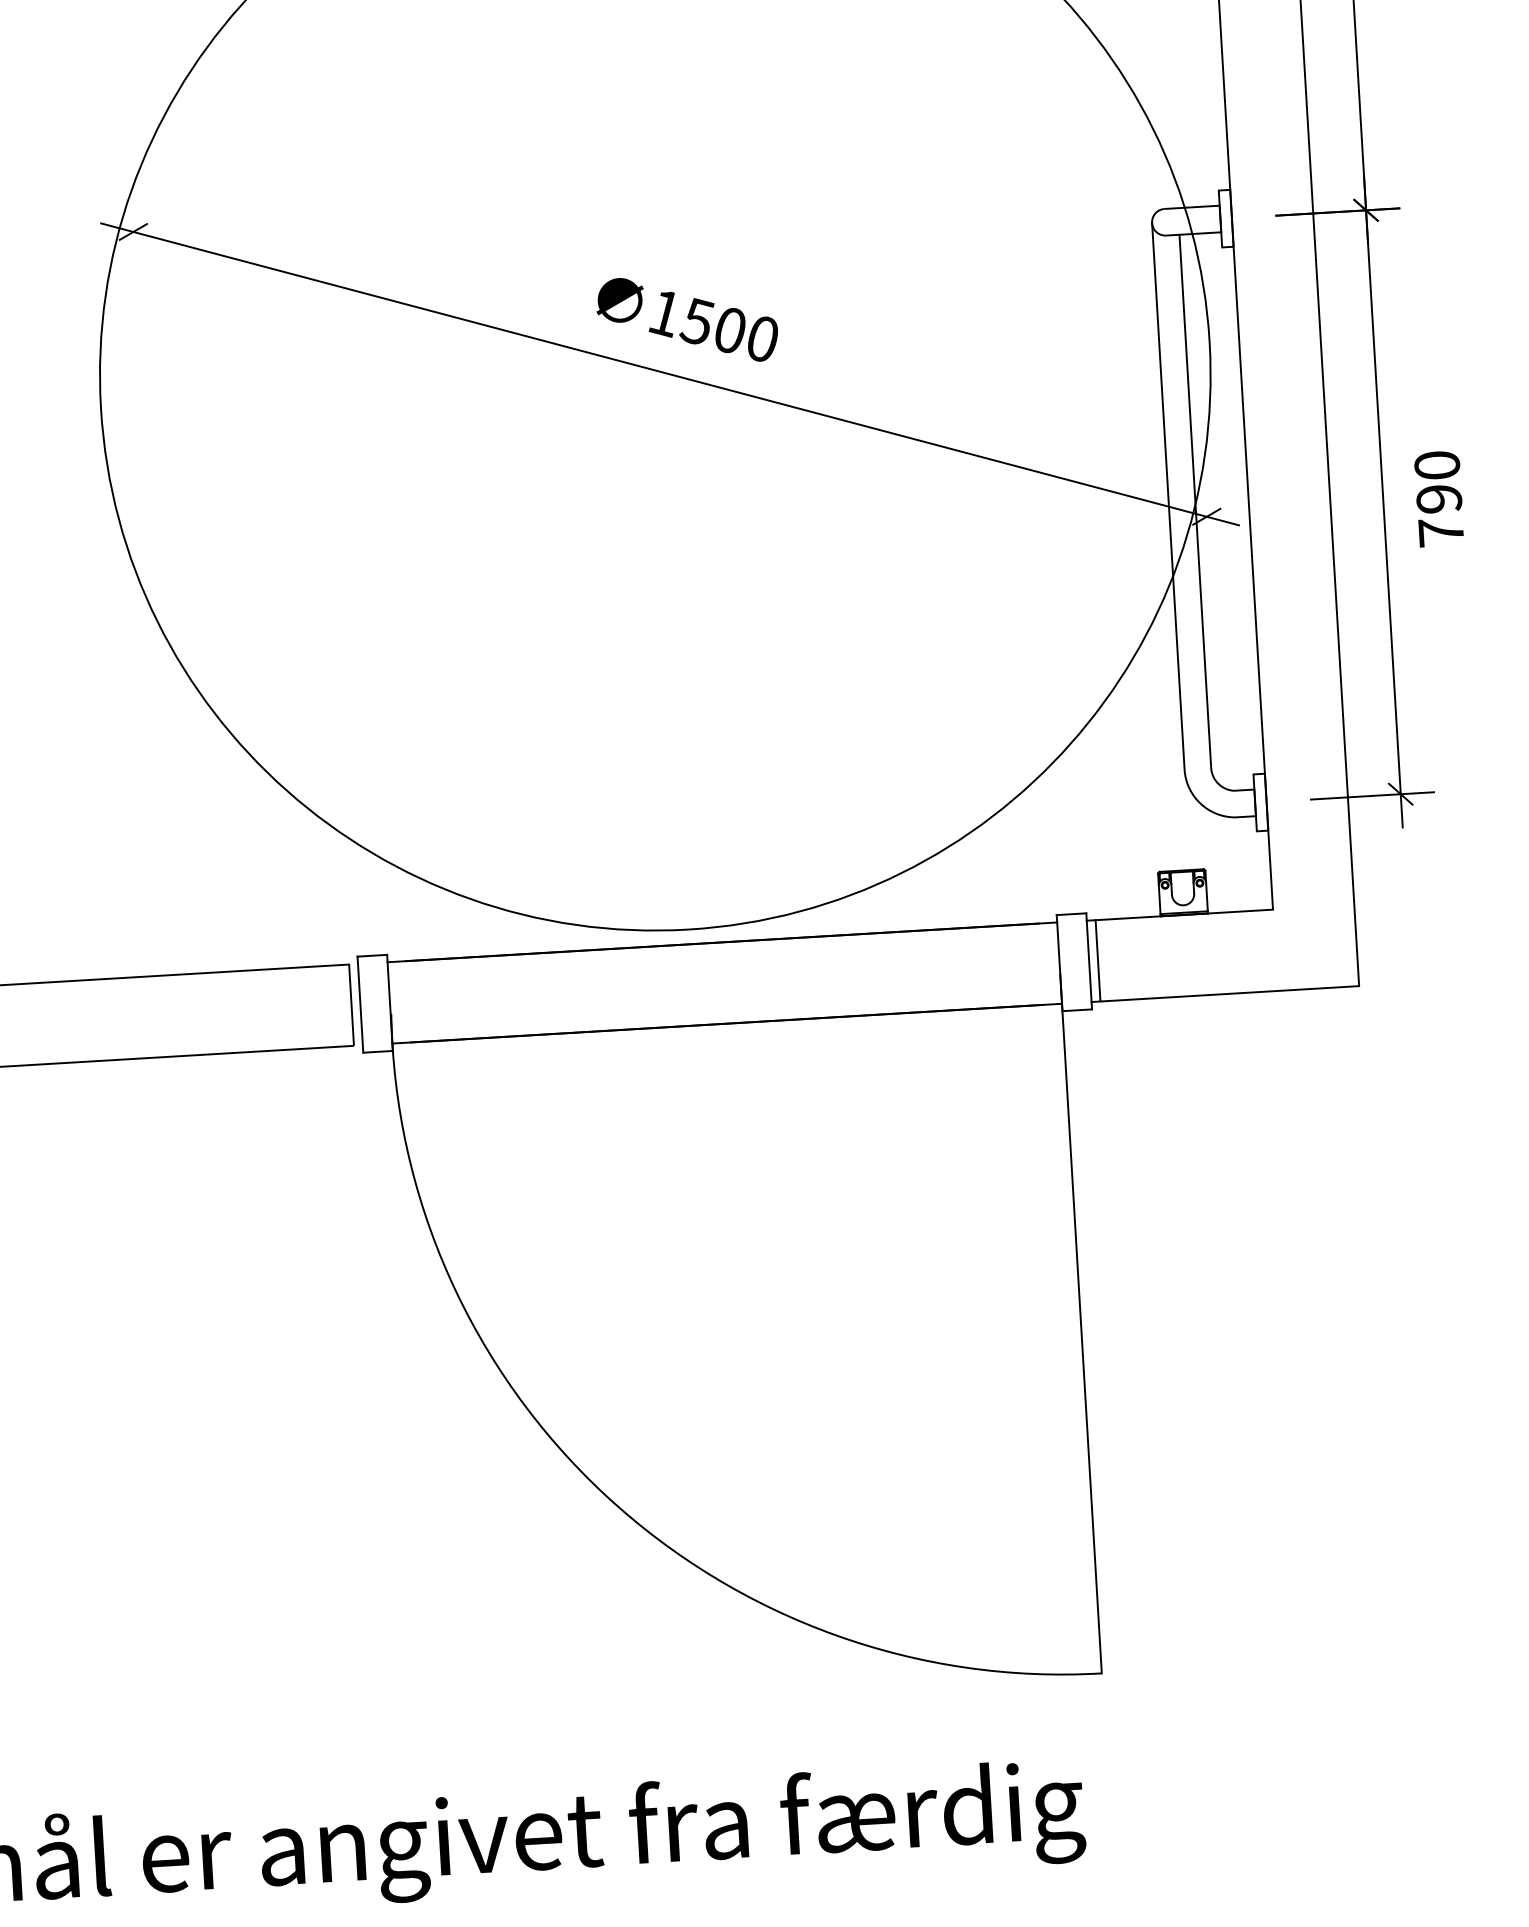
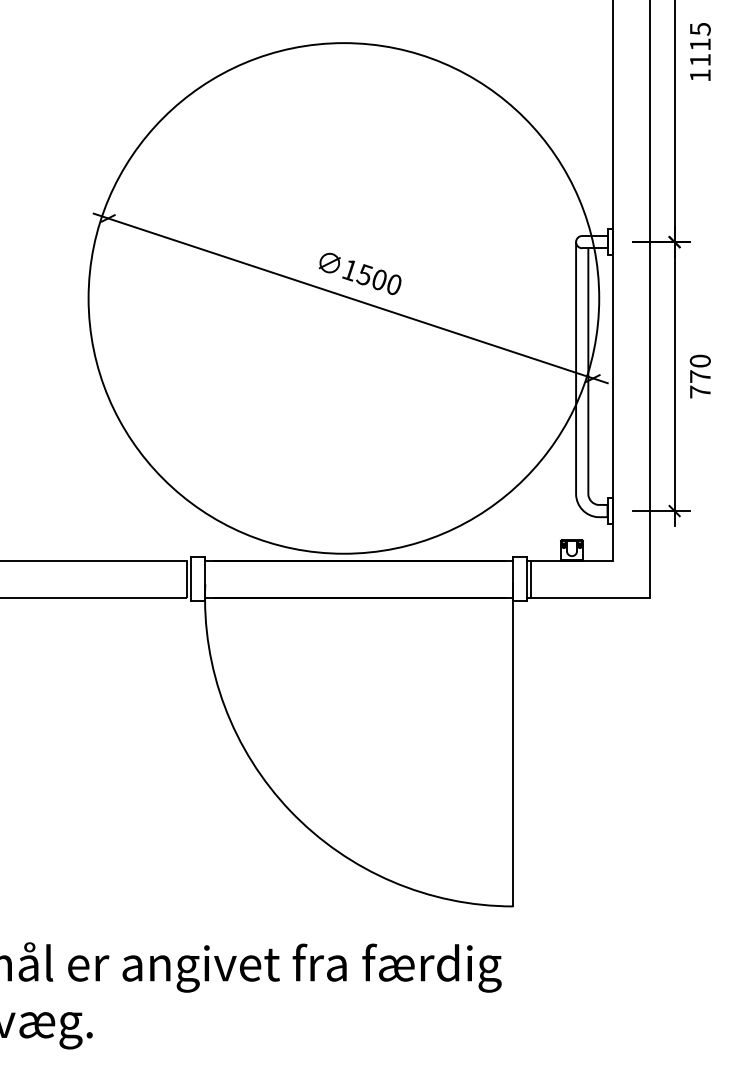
text: (1437, 498) -> (699, 376), 790 -> 770

